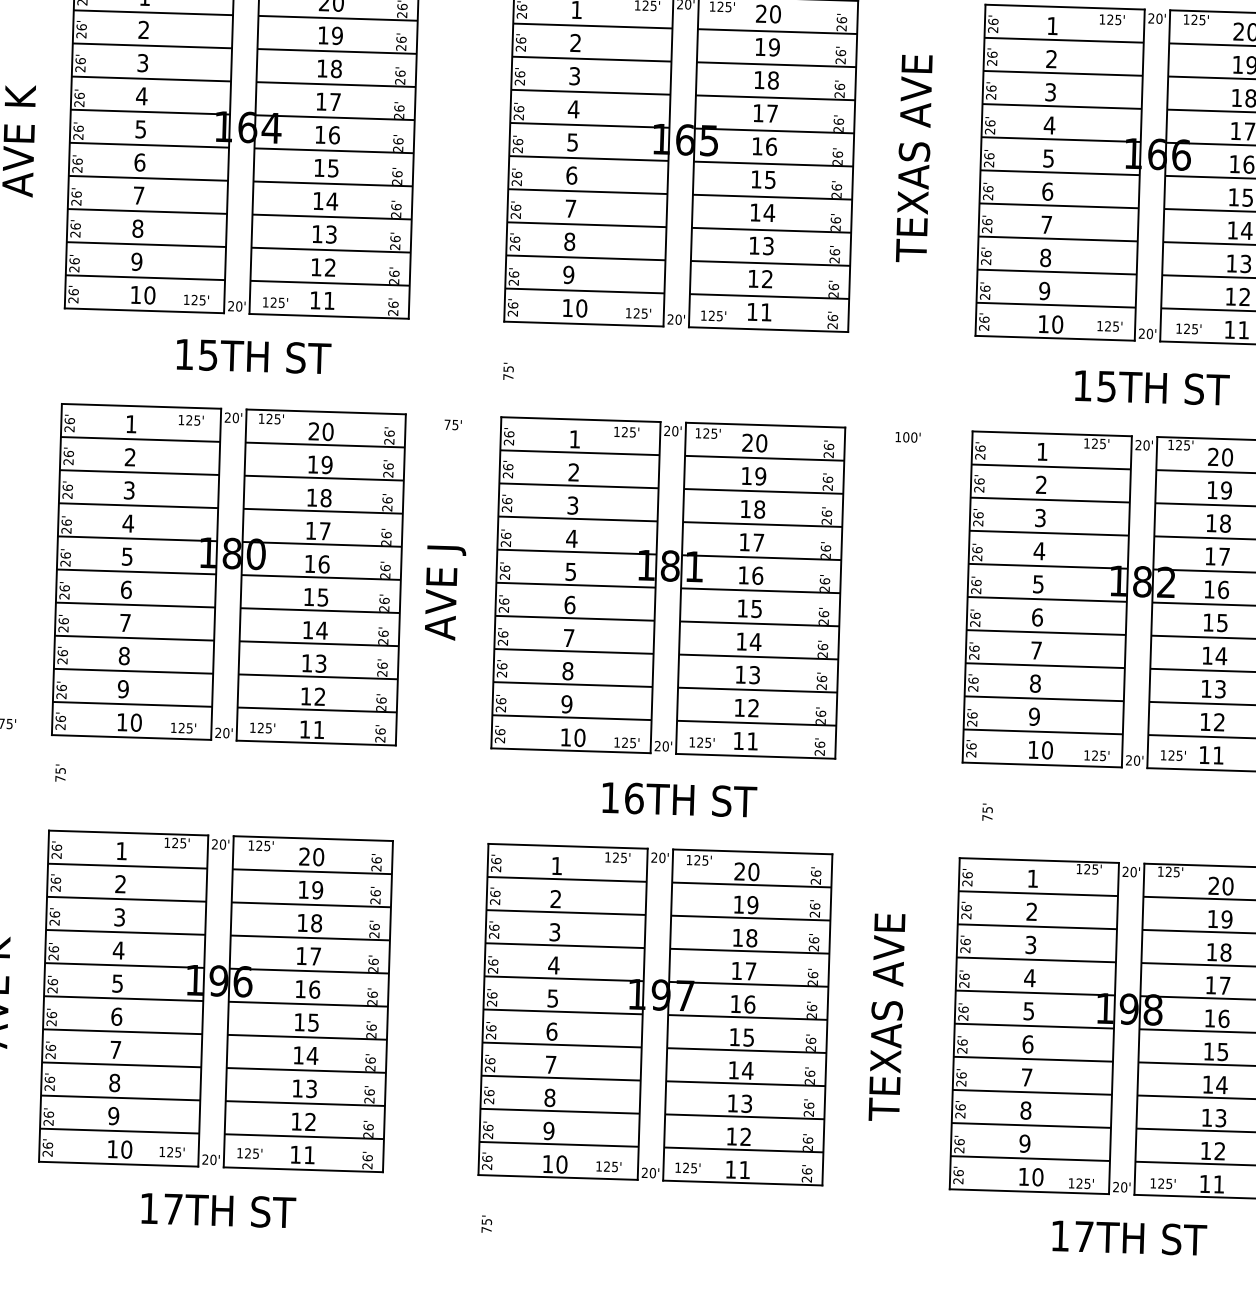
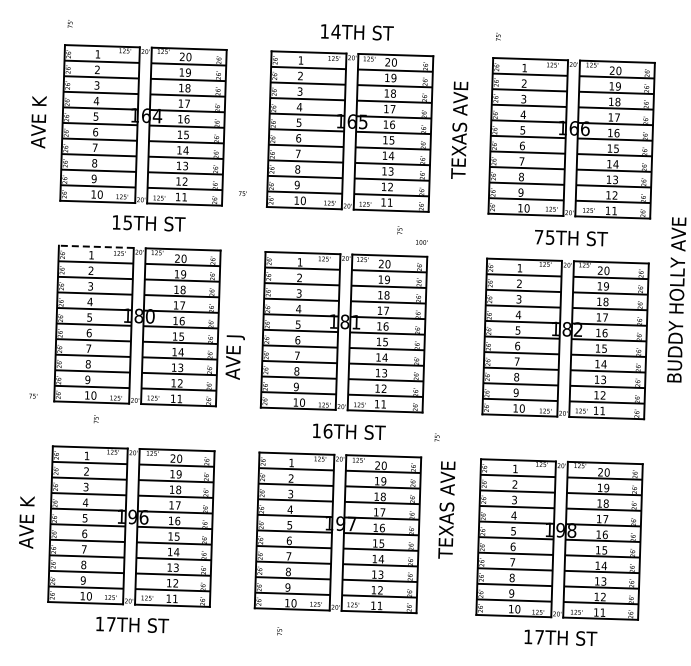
text: (507, 371) -> (399, 230), moved
text: (1084, 386) -> (539, 237), 15TH -> 75TH
line: (139, 405) -> (95, 246), solid -> dashed
text: (452, 424) -> (242, 193), moved
text: (907, 437) -> (421, 242), moved
text: (443, 592) -> (234, 357), moved
text: (58, 771) -> (95, 418), moved
text: (986, 811) -> (436, 437), moved
text: (886, 1016) -> (446, 509), moved
text: (486, 1224) -> (279, 631), moved

